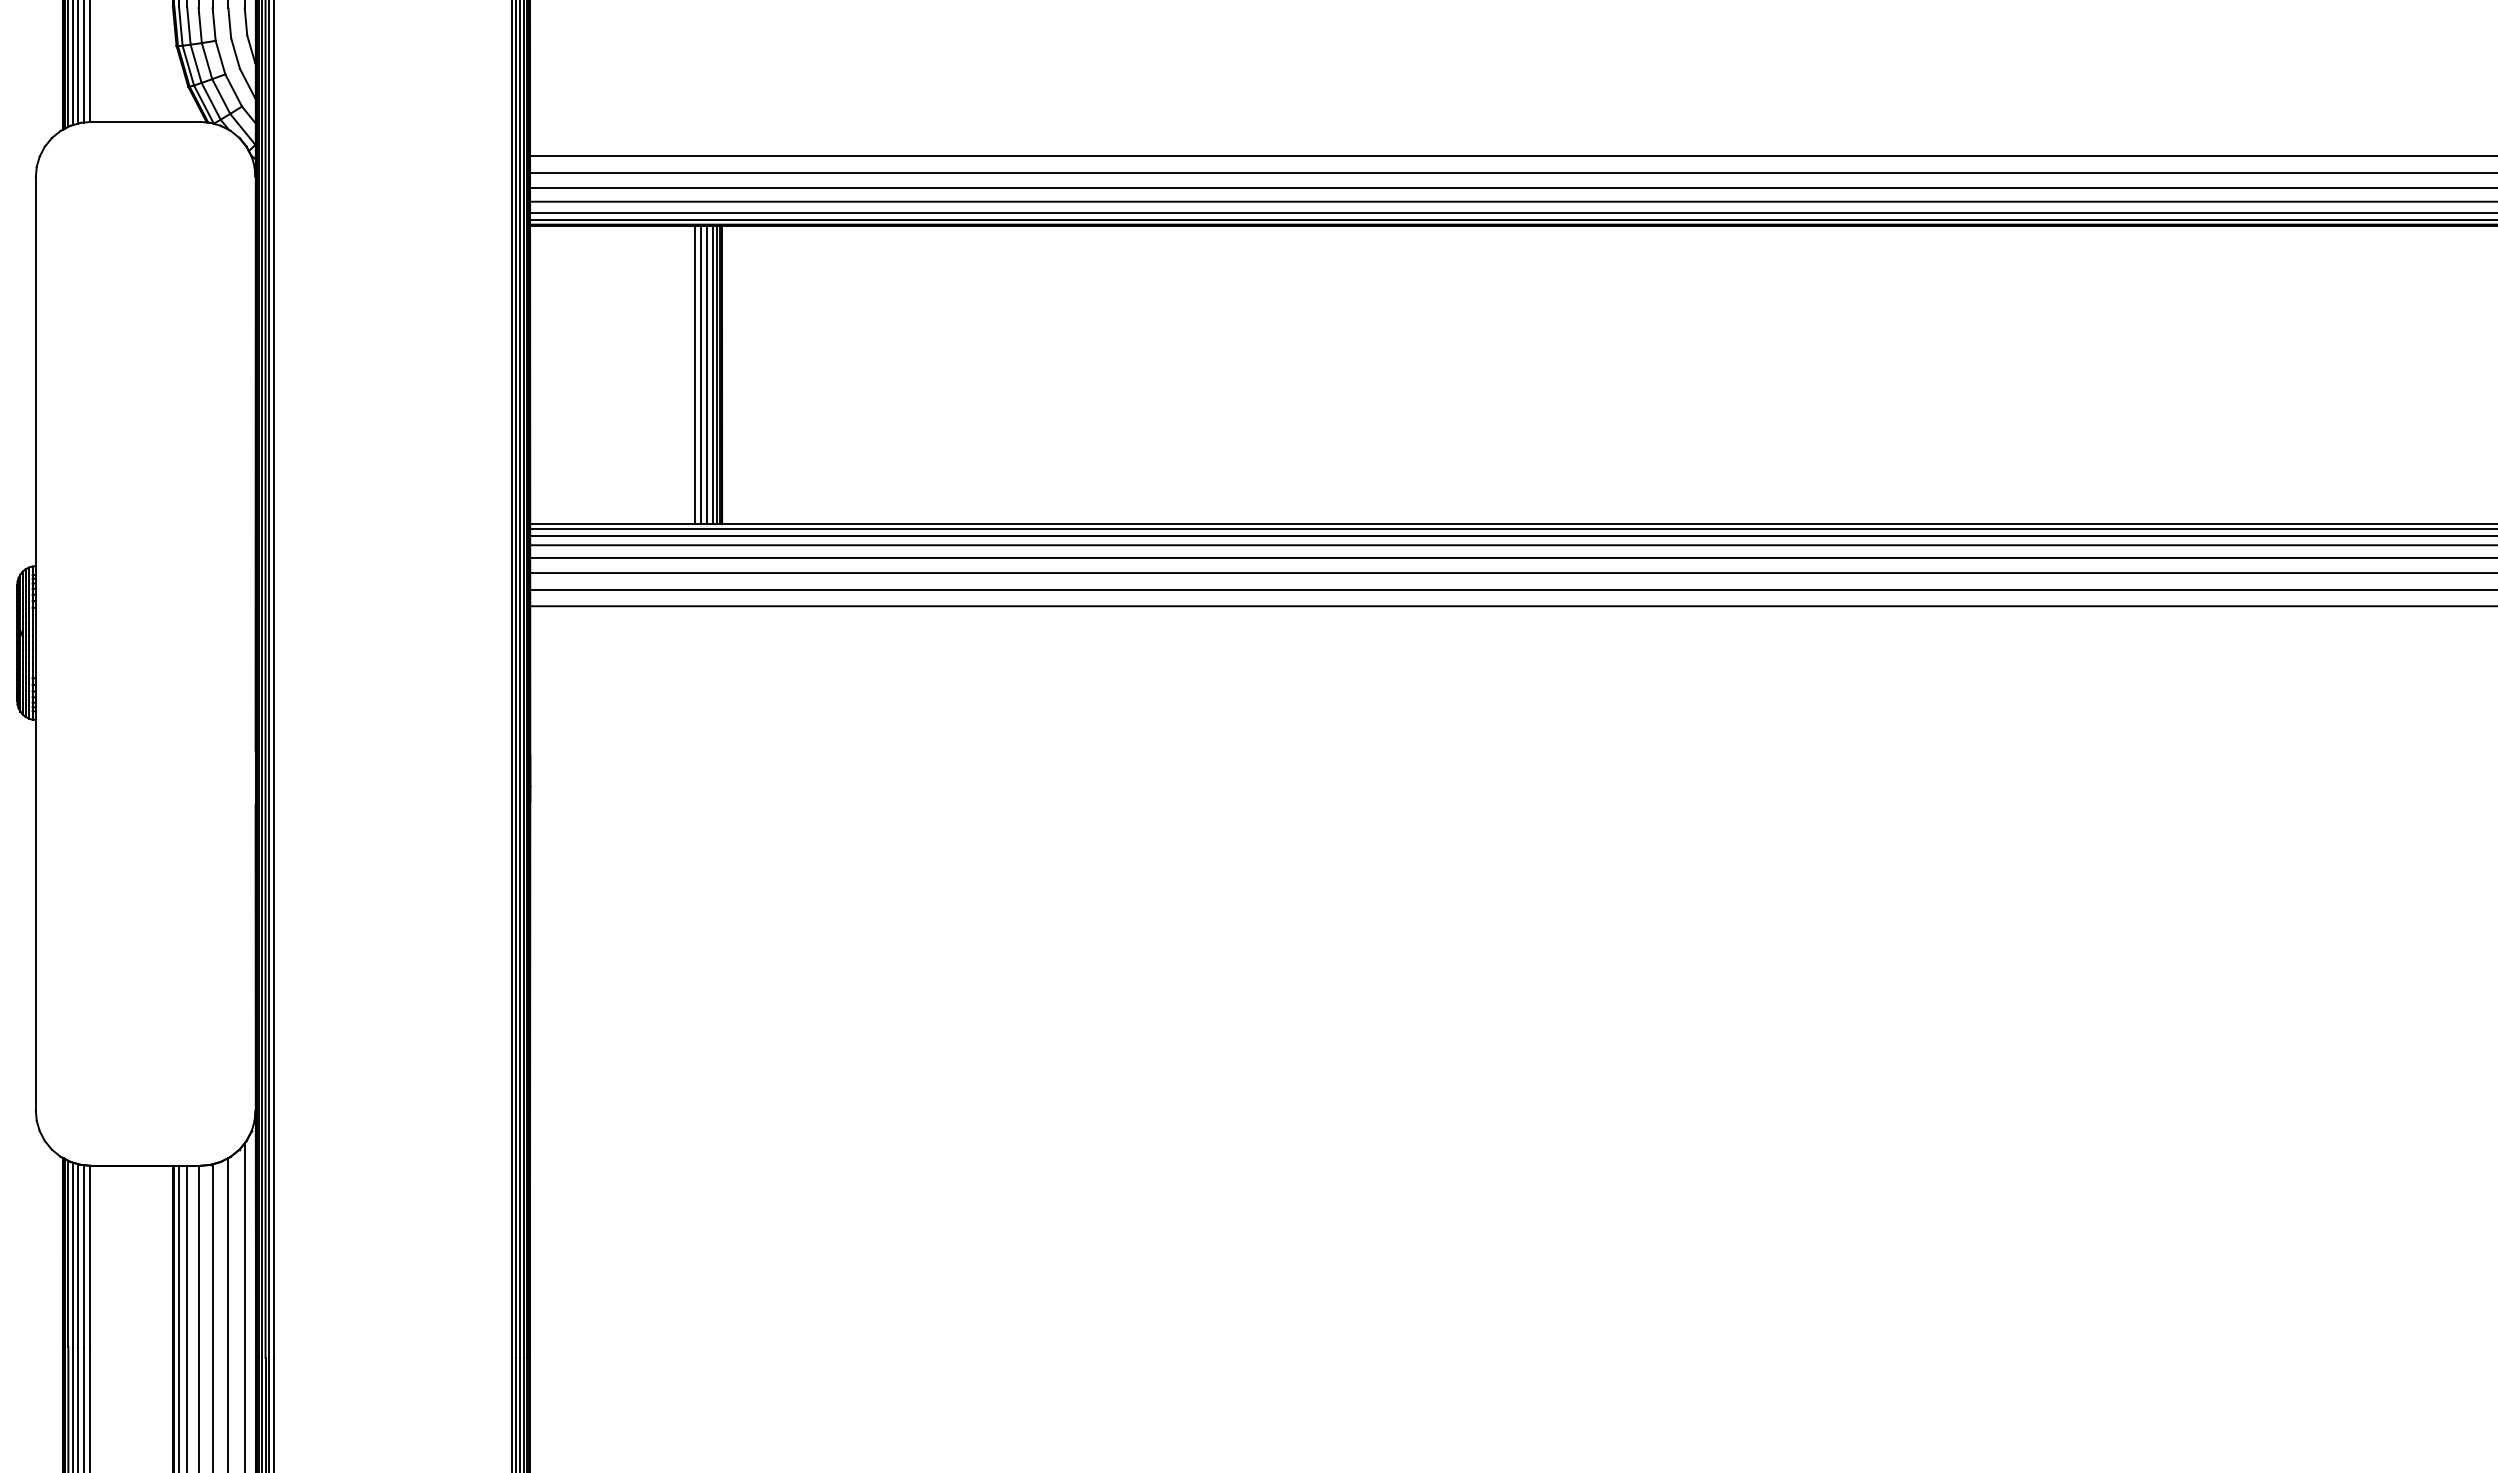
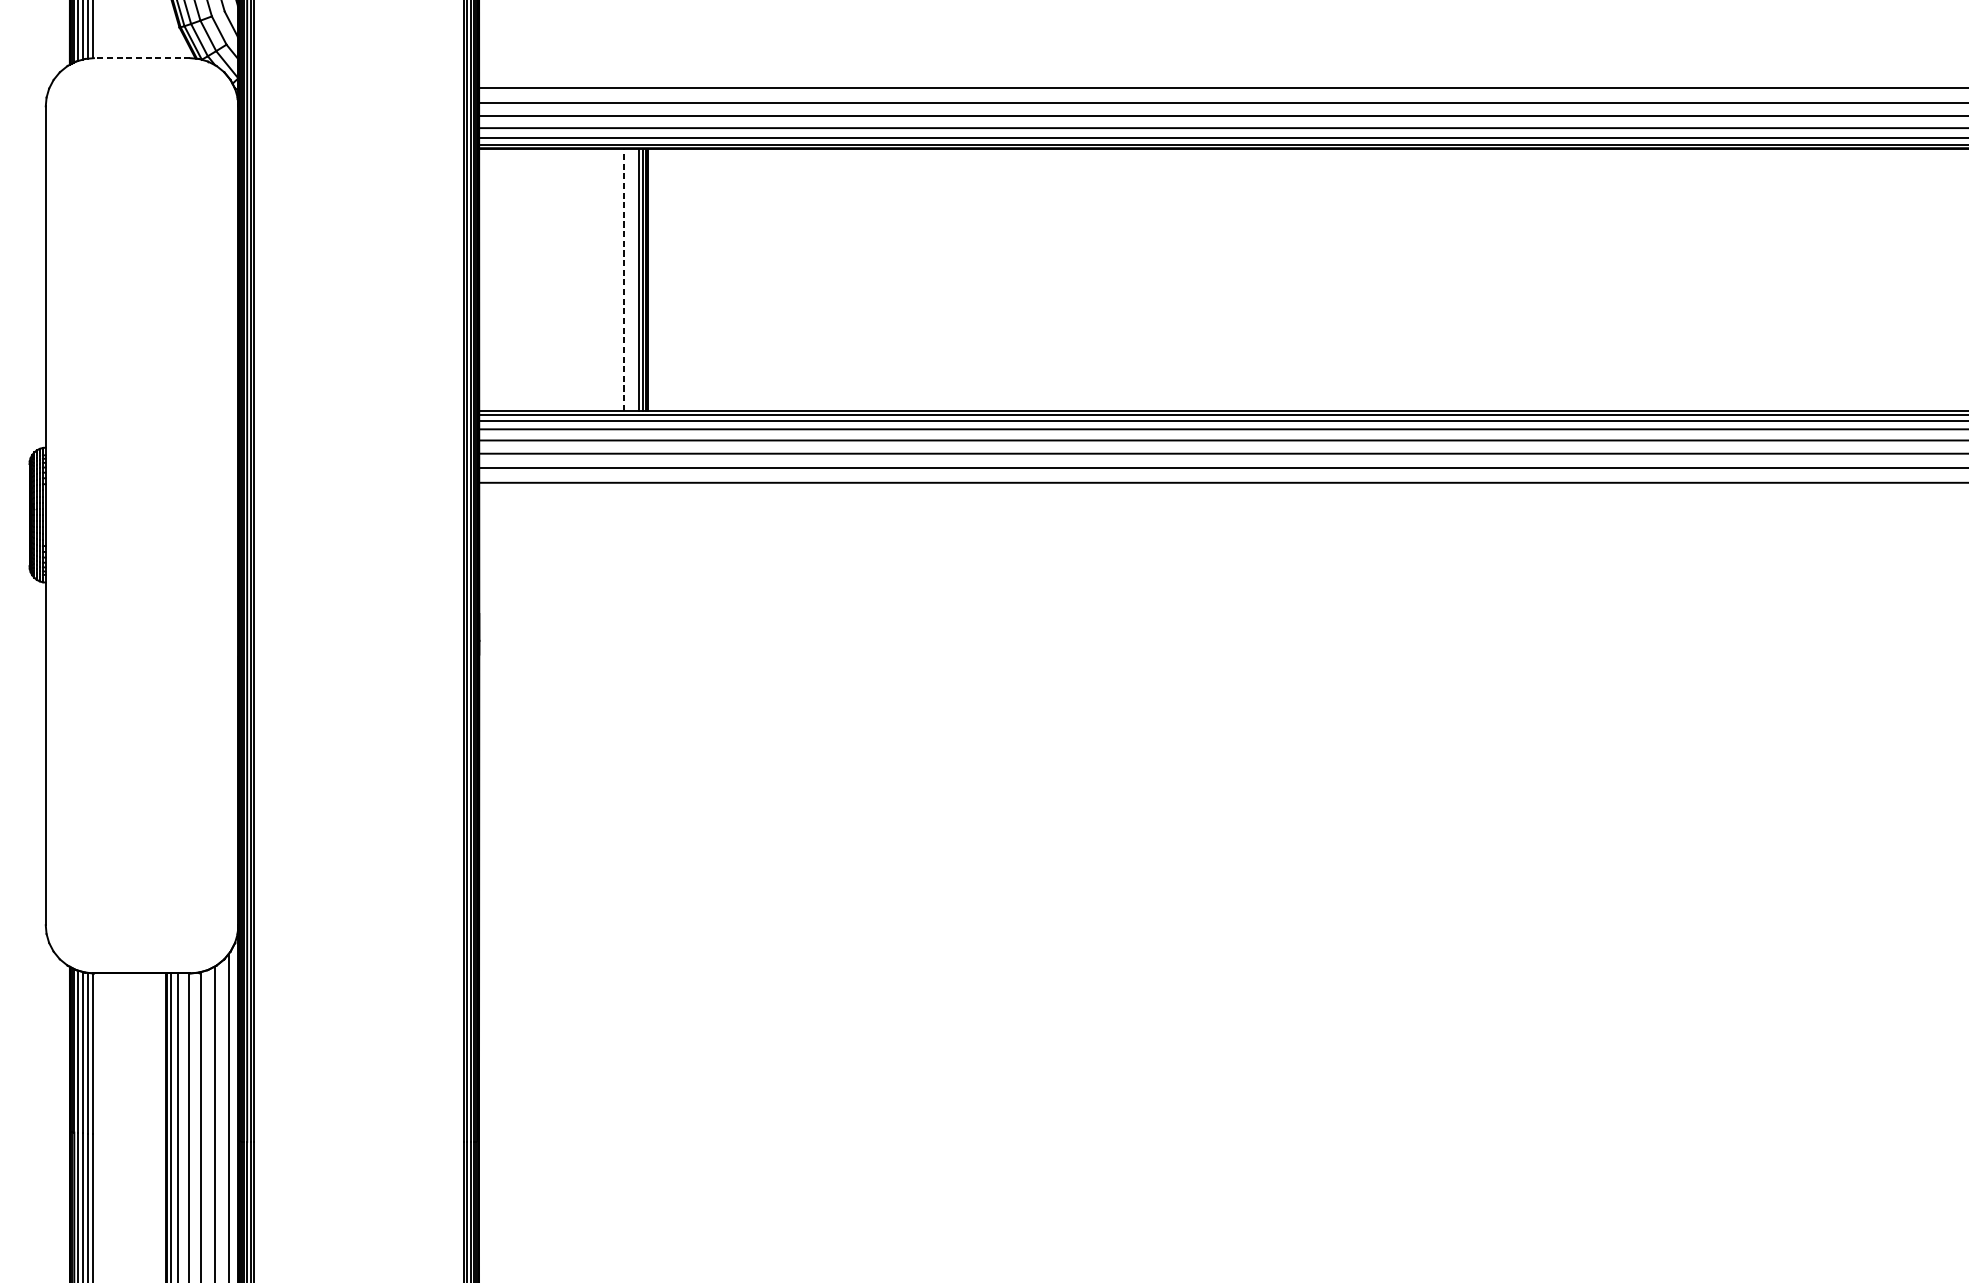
line: (145, 121) -> (141, 57), solid -> dashed
line: (695, 374) -> (624, 279), solid -> dashed
line: (701, 374) -> (629, 279), removed
line: (707, 374) -> (634, 279), removed

